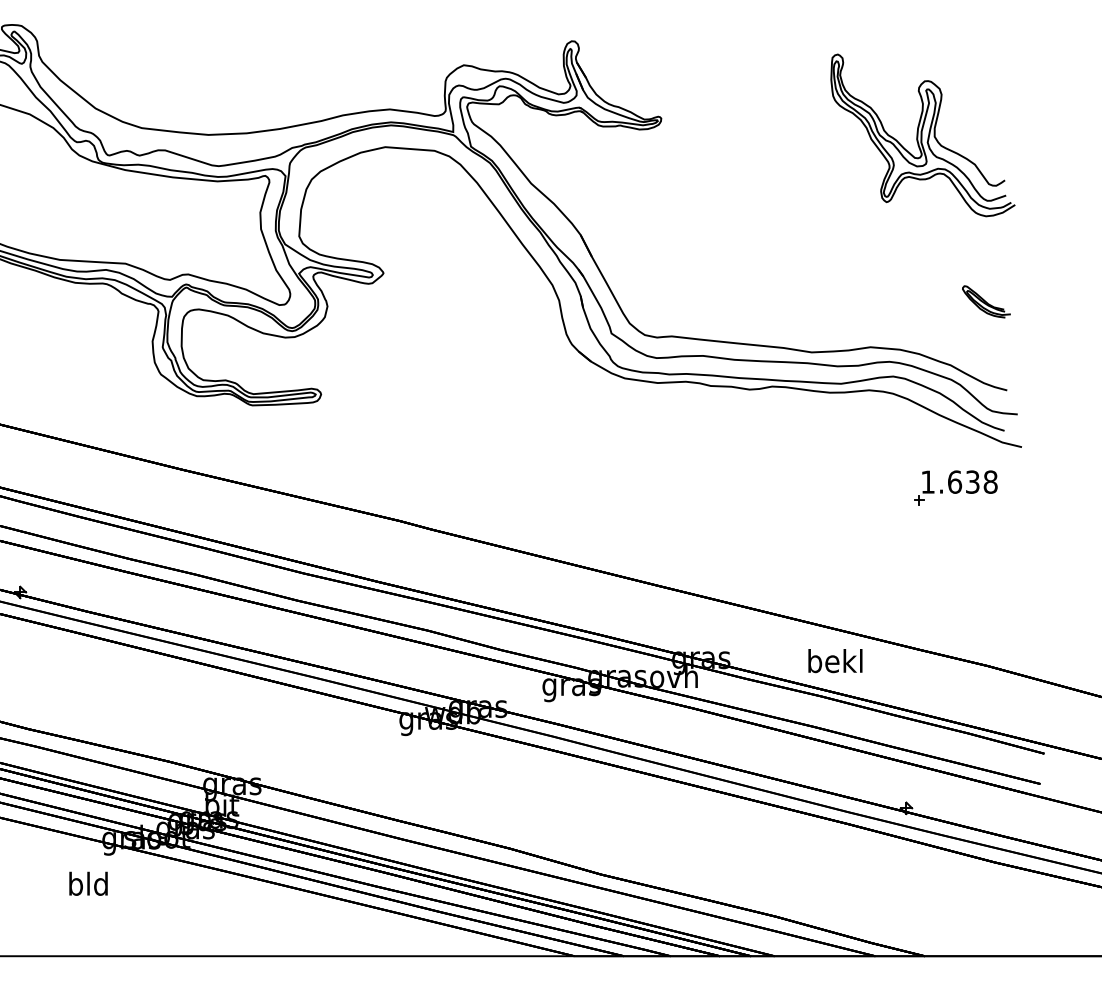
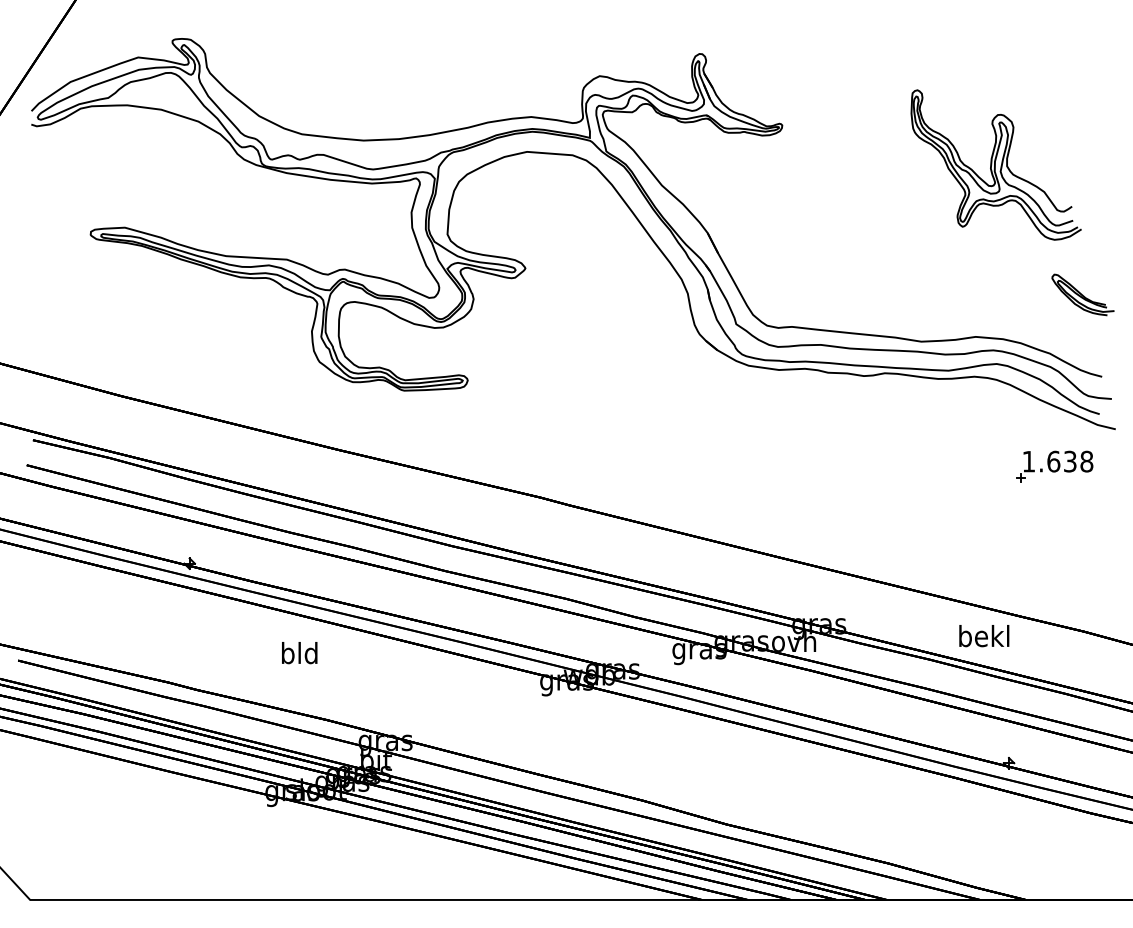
part: (922, 134) -> (995, 164), moved
part: (985, 301) -> (1082, 294), size x1.4
text: (835, 661) -> (984, 636), moved
text: (88, 884) -> (299, 653), moved

